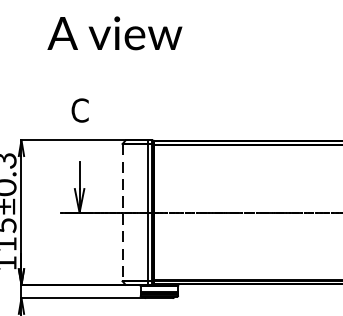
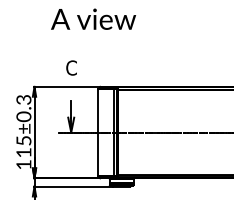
line: (122, 214) -> (98, 133), dashed -> solid

